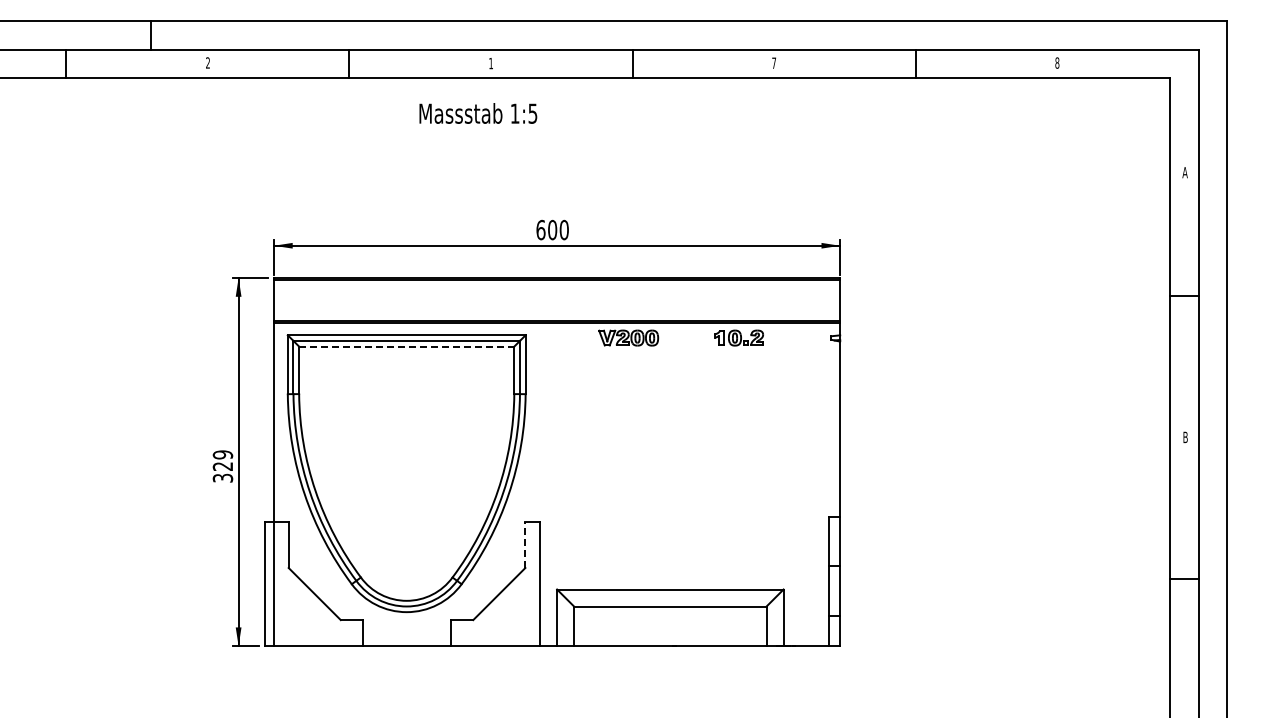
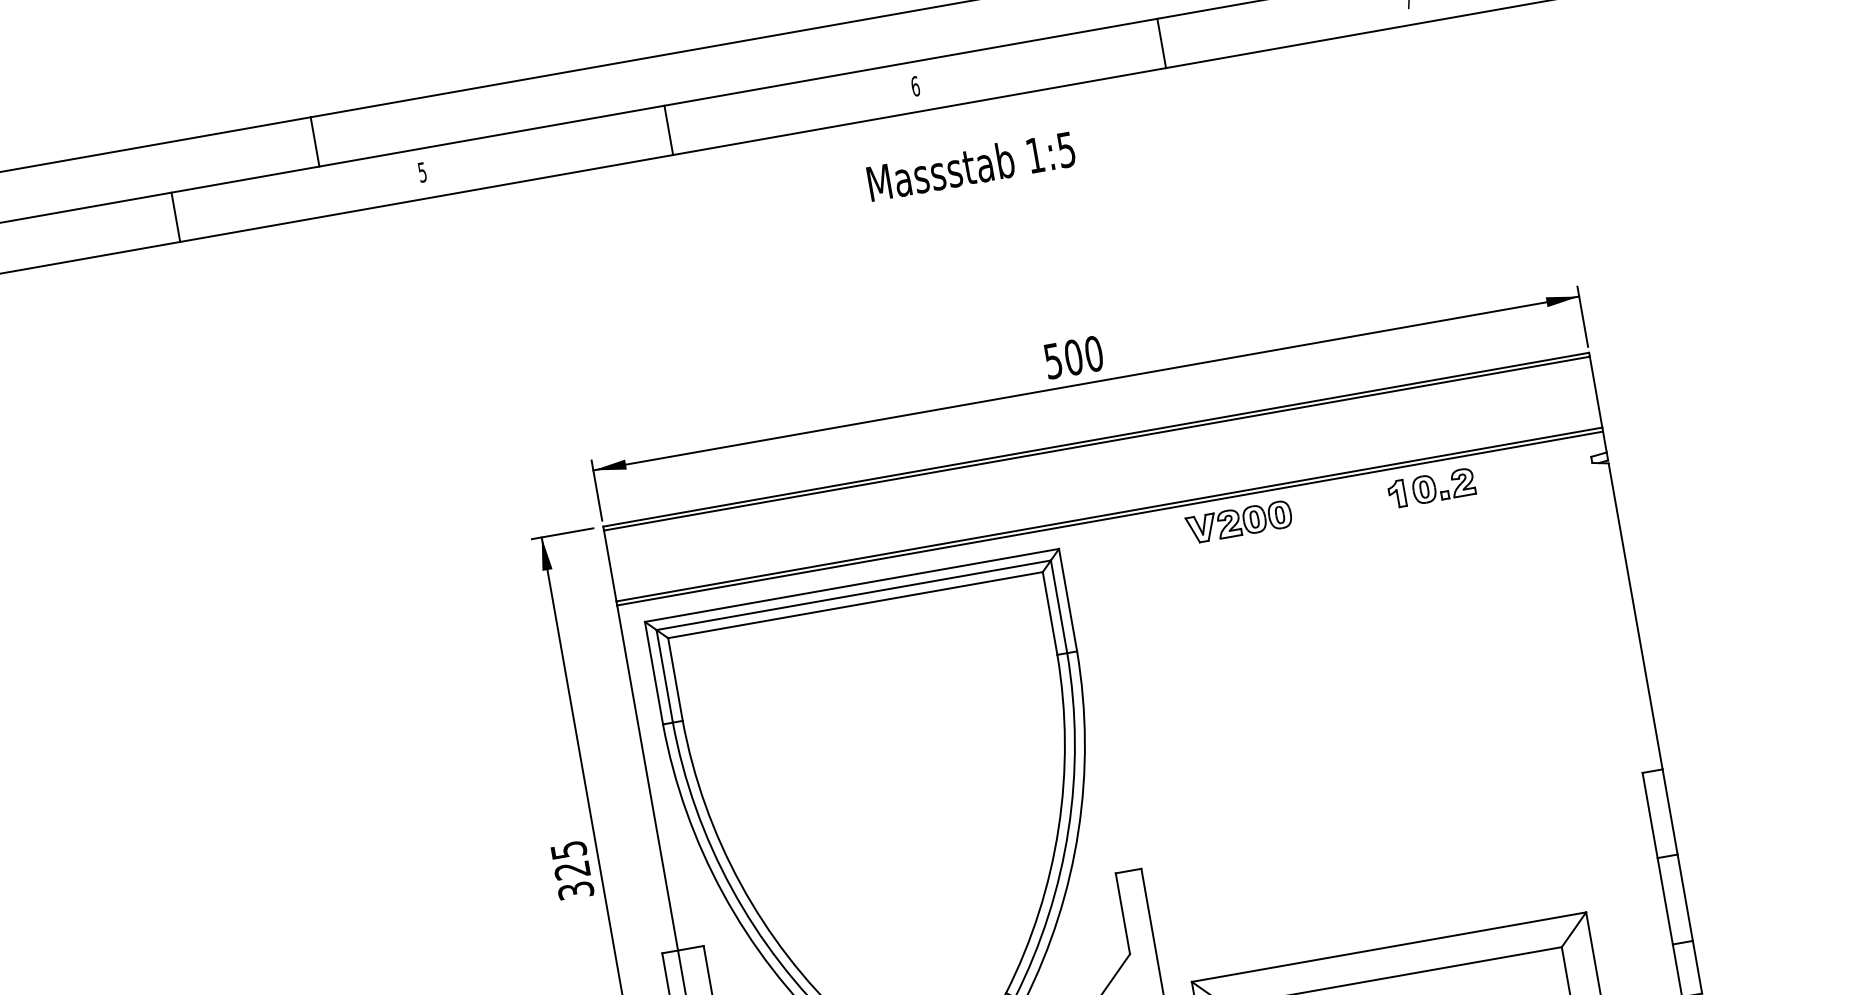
text: (207, 62) -> (421, 171), 2 -> 5
text: (491, 63) -> (916, 86), 1 -> 6
text: (478, 113) -> (971, 166), moved
text: (540, 229) -> (1052, 360), 600 -> 500
line: (406, 346) -> (855, 605), dashed -> solid
text: (222, 454) -> (567, 849), 329 -> 325
line: (525, 544) -> (1123, 913), dashed -> solid

